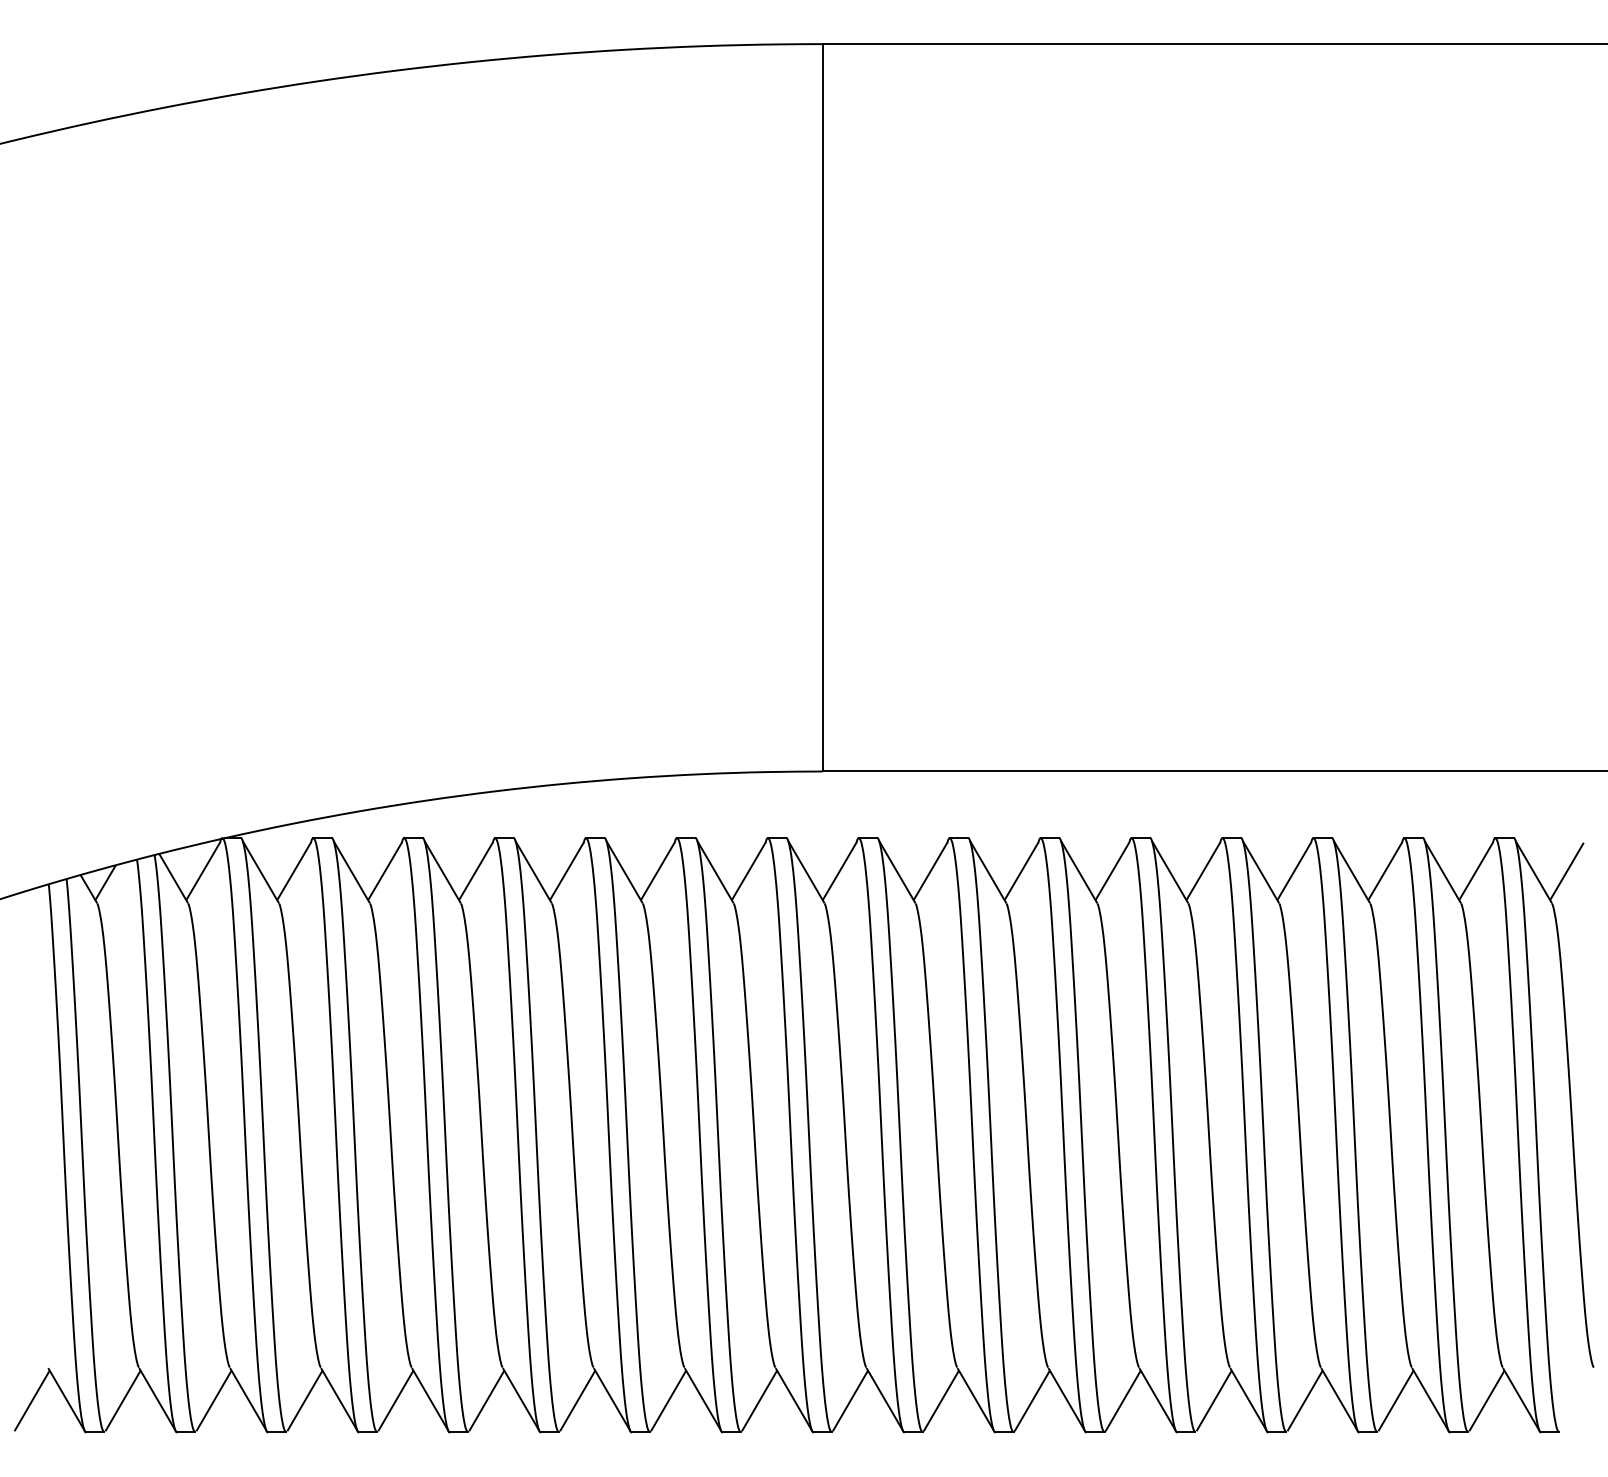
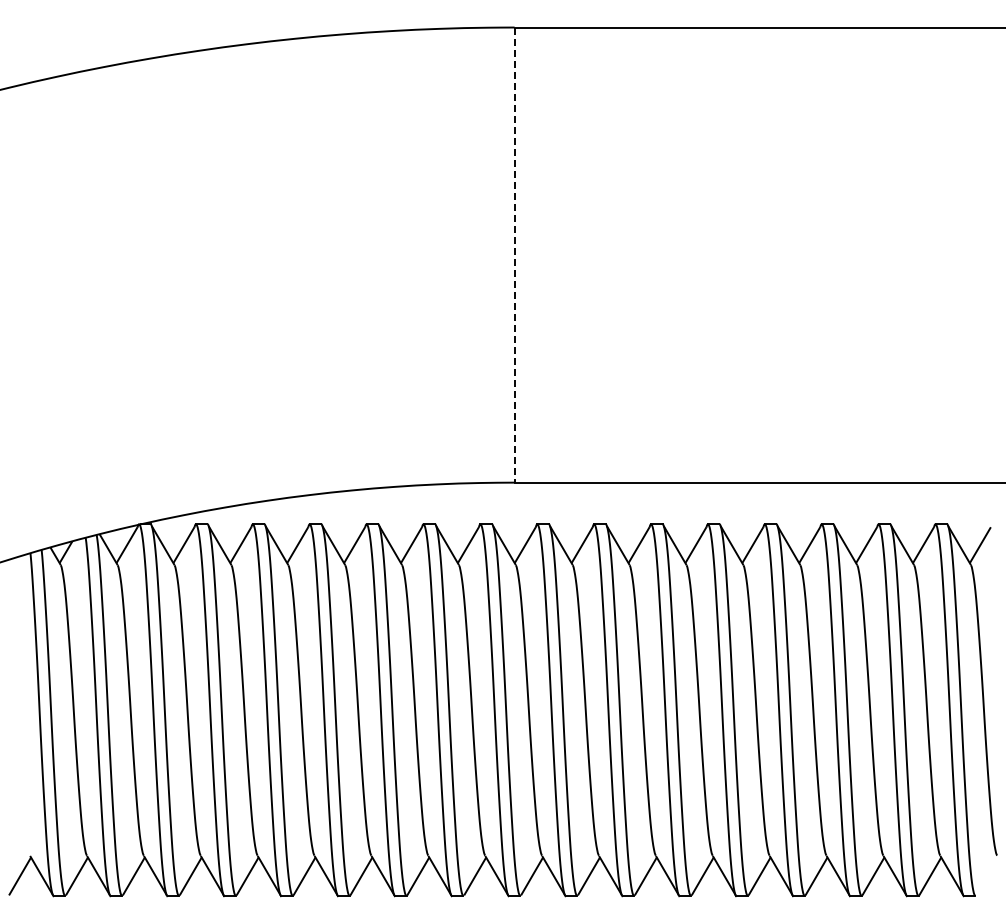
line: (822, 408) -> (514, 255), solid -> dashed

